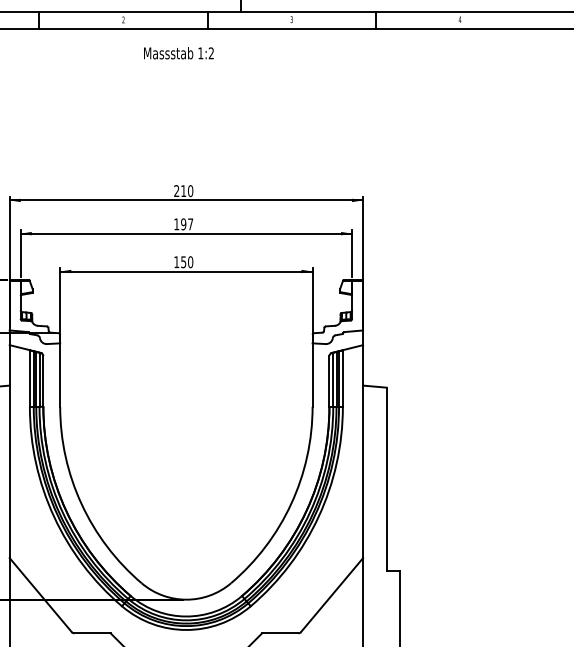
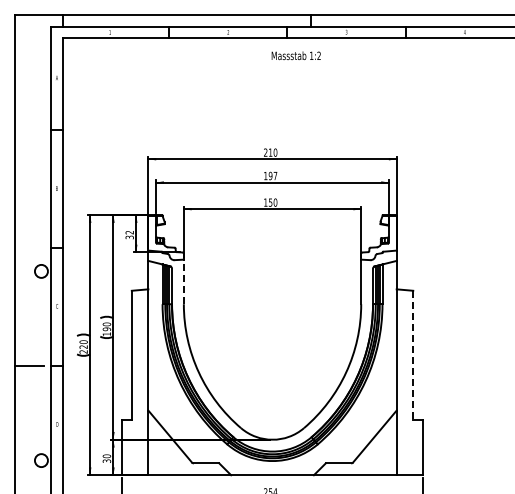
text: (177, 52) -> (295, 55), moved
line: (59, 374) -> (183, 281), solid -> dashed
line: (387, 479) -> (413, 355), solid -> dashed

